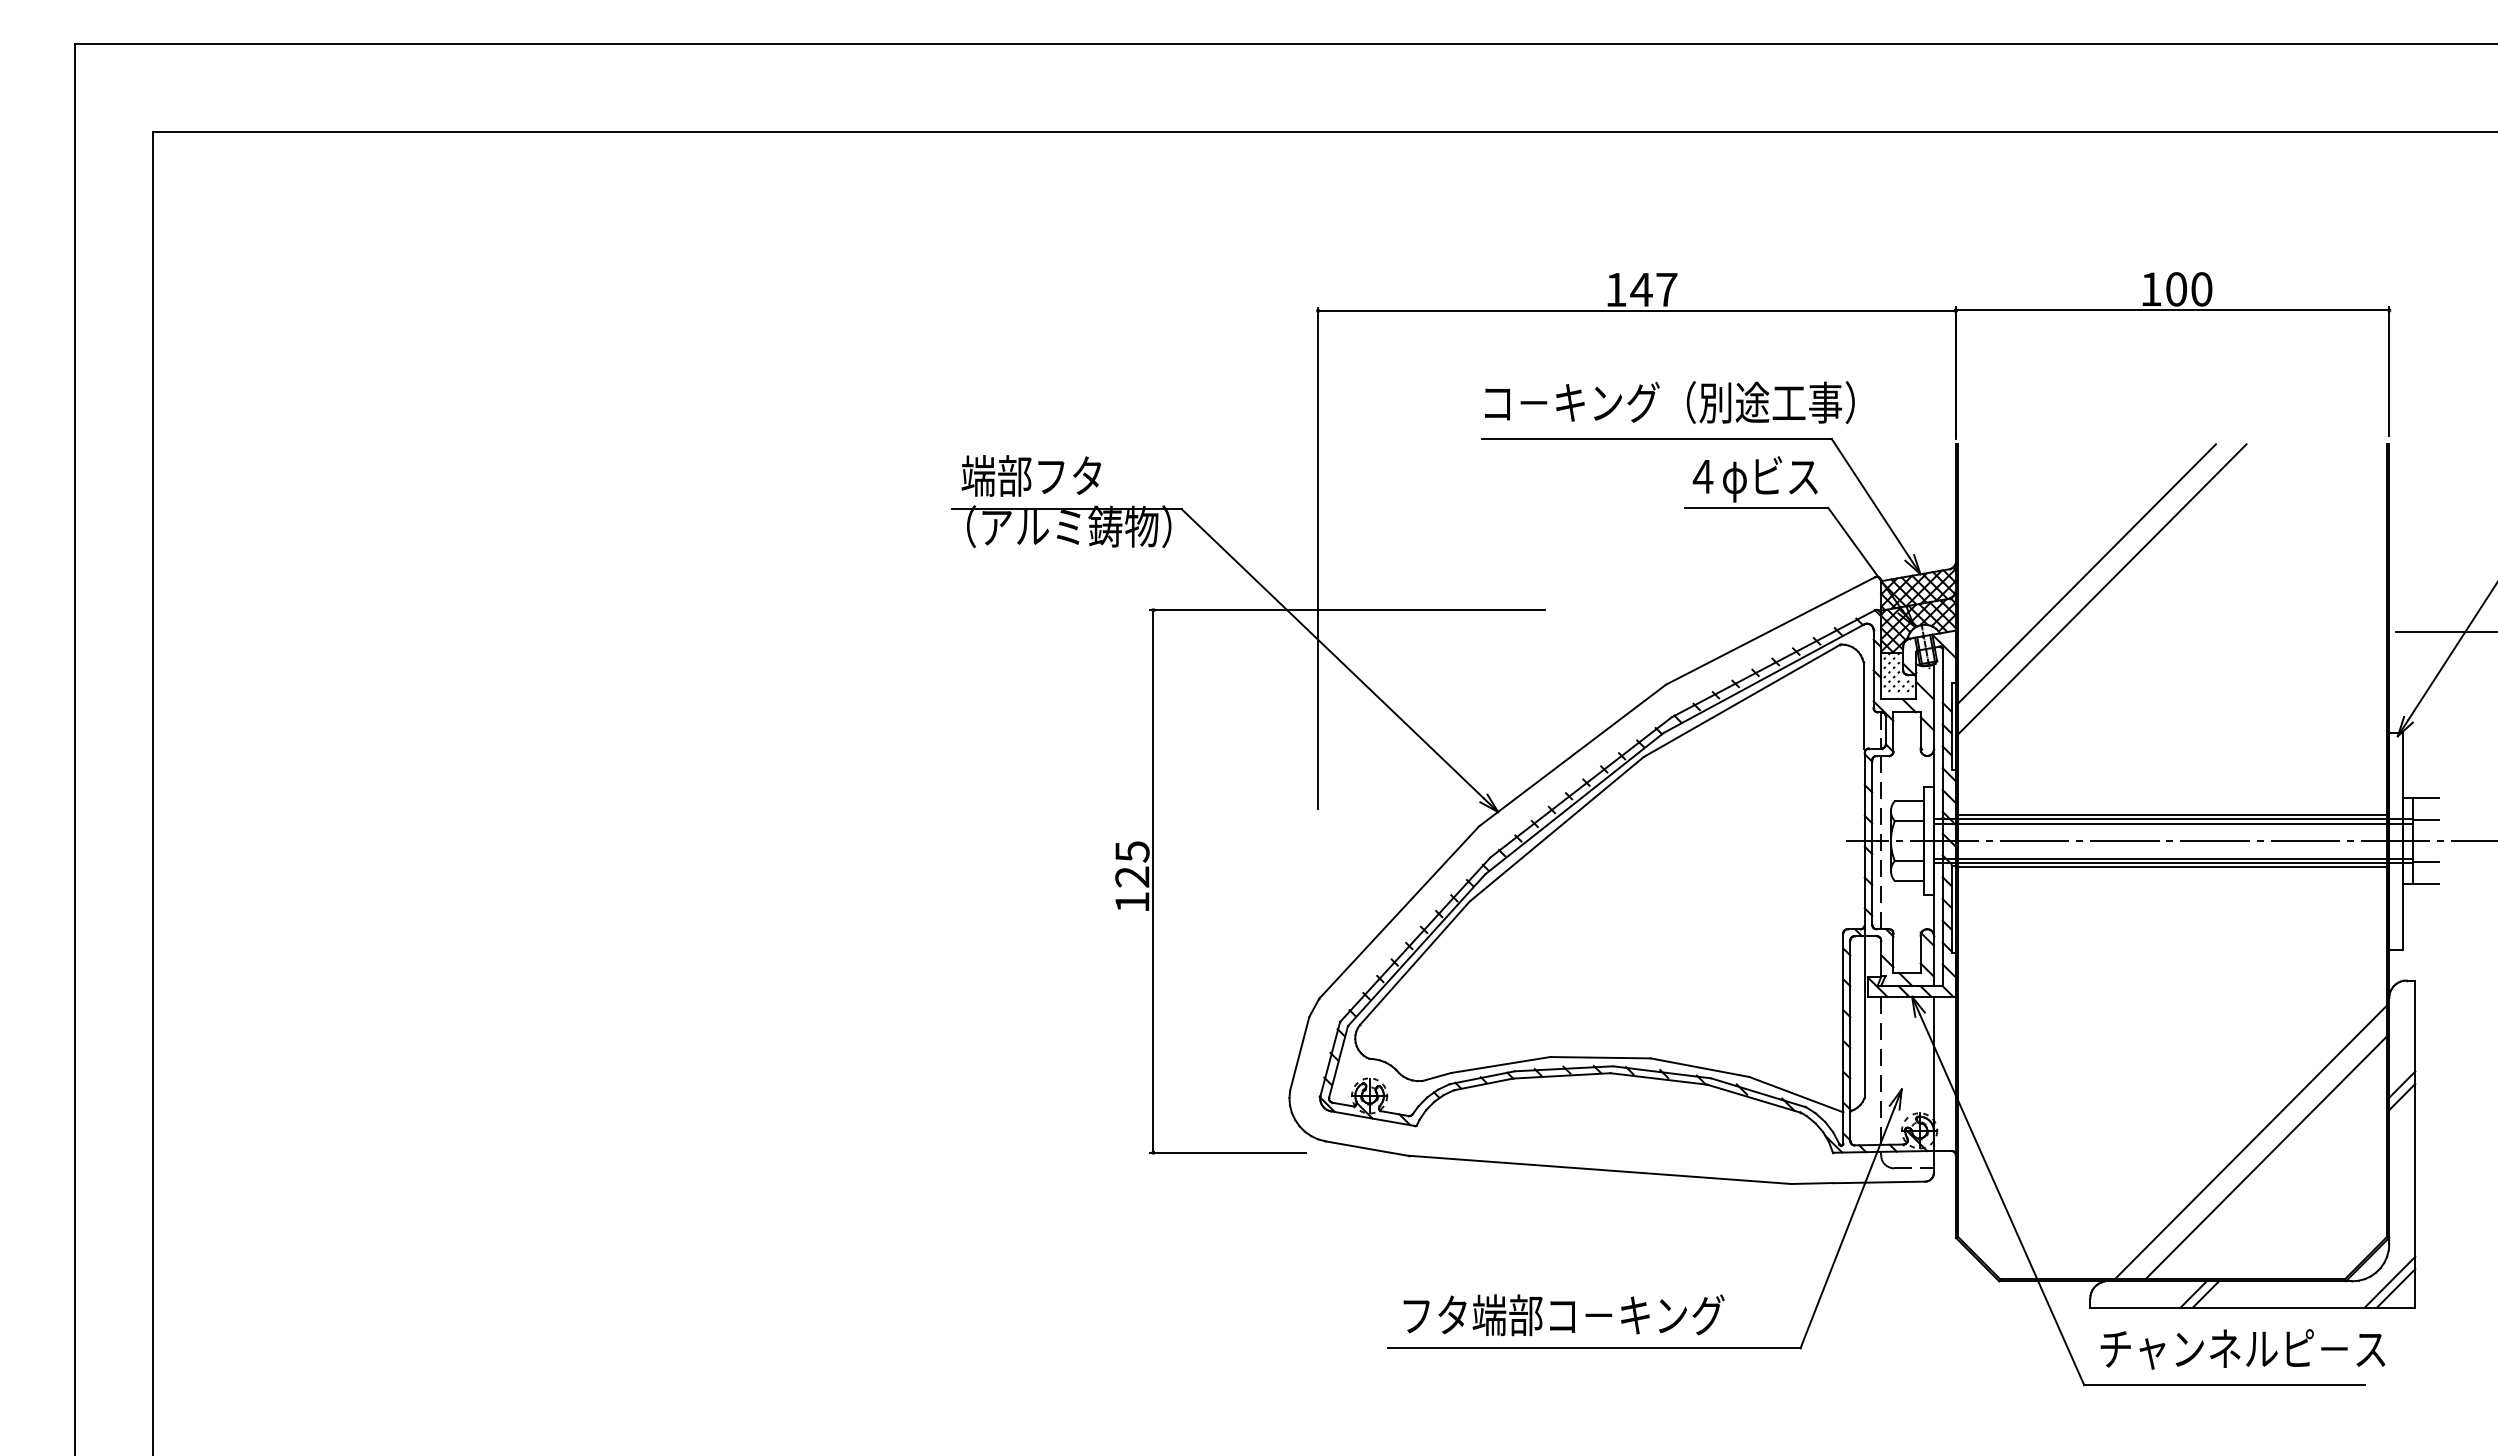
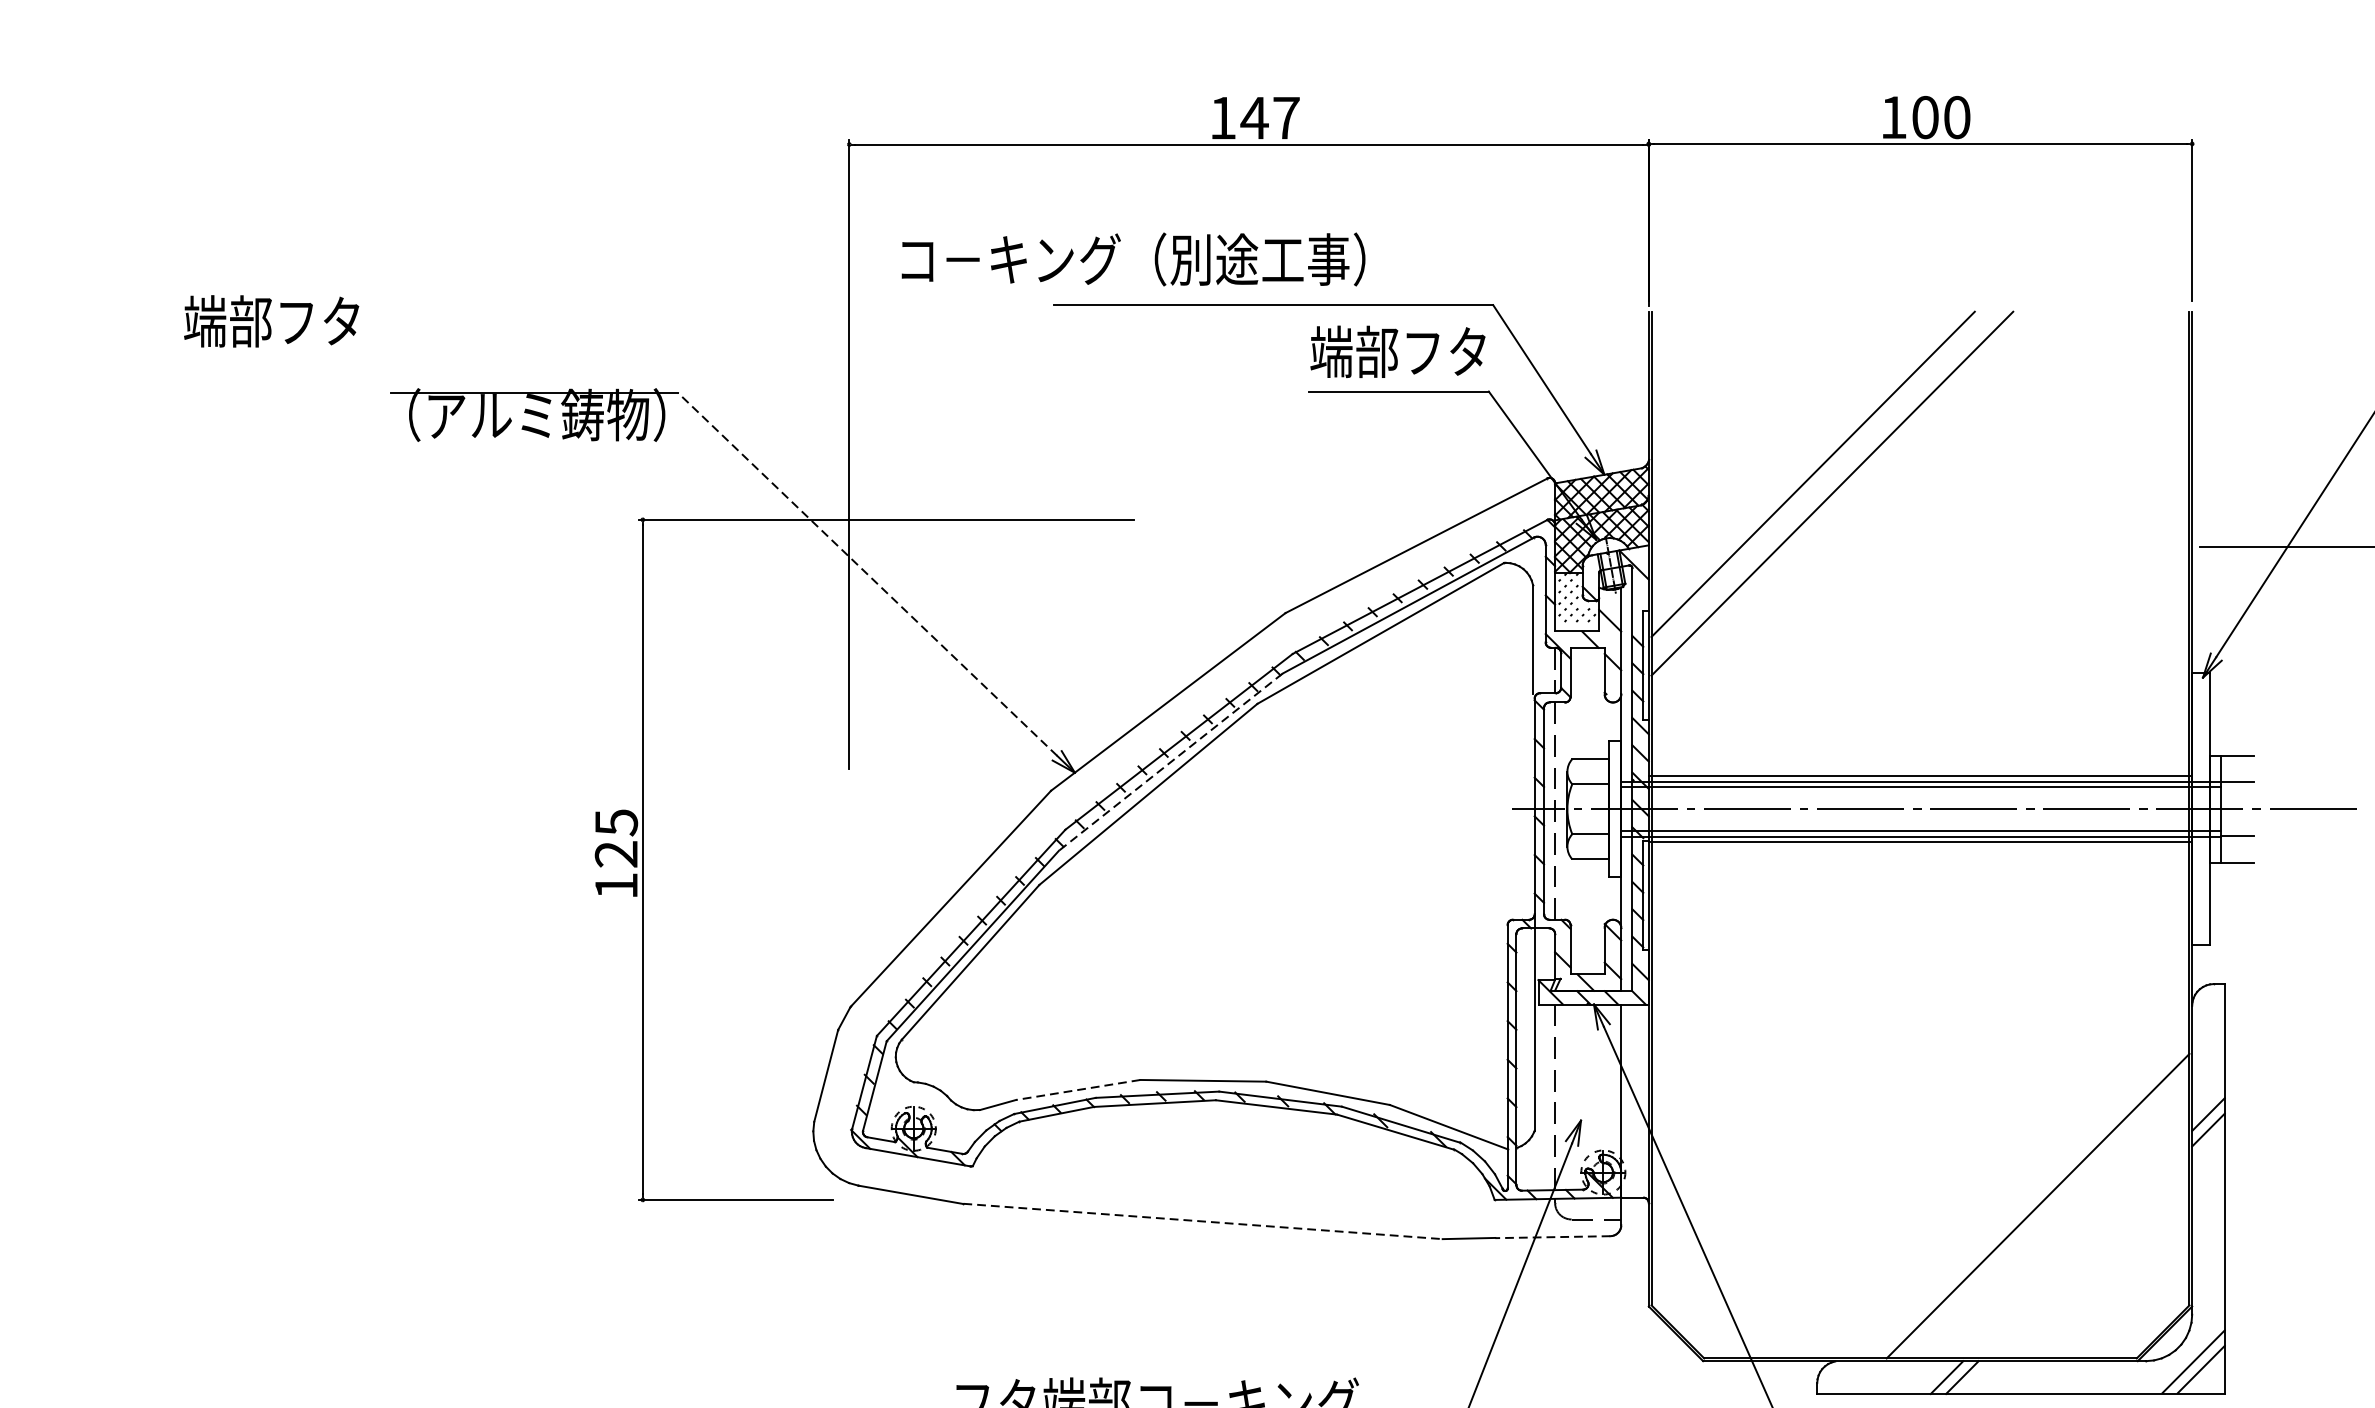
text: (1669, 402) -> (1133, 259), moved
text: (1031, 475) -> (271, 320), moved
text: (1755, 478) -> (1397, 354), ４φビス -> 端部フタ
line: (1332, 653) -> (867, 574), solid -> dashed
line: (1574, 803) -> (1170, 762), solid -> dashed
line: (1500, 1065) -> (1077, 1090), solid -> dashed
line: (2250, 1142) -> (2018, 1187), removed
line: (1600, 1169) -> (1203, 1220), solid -> dashed
line: (1879, 1182) -> (1553, 1237), solid -> dashed

